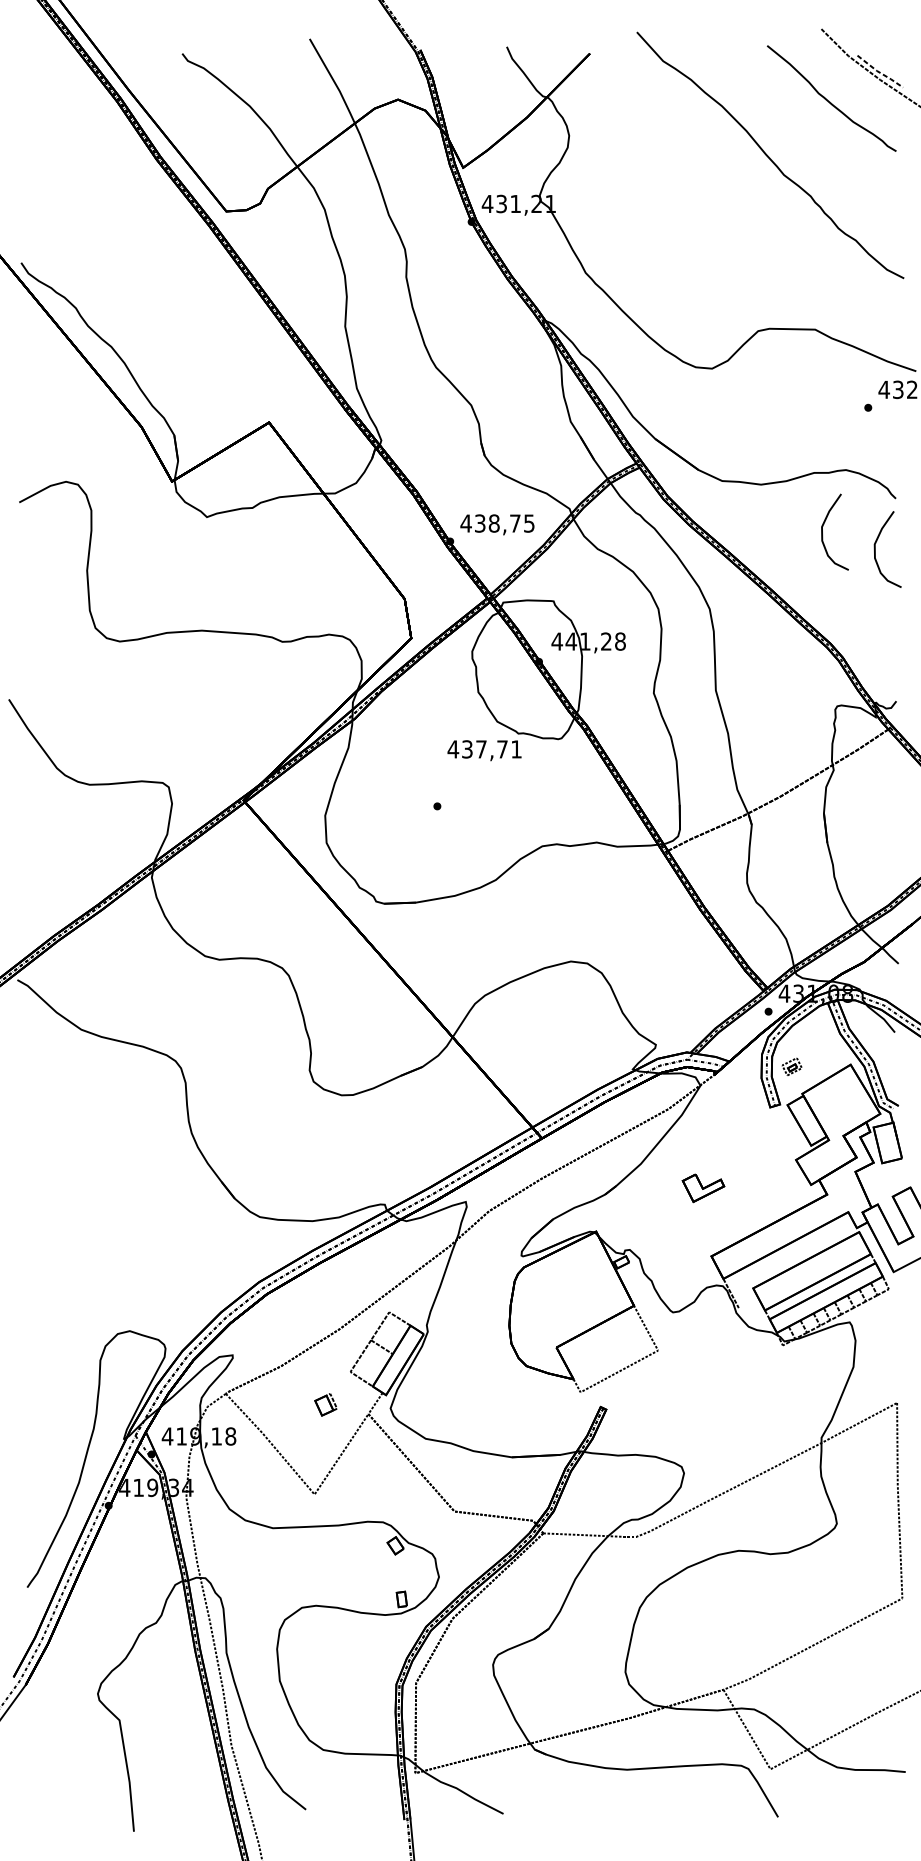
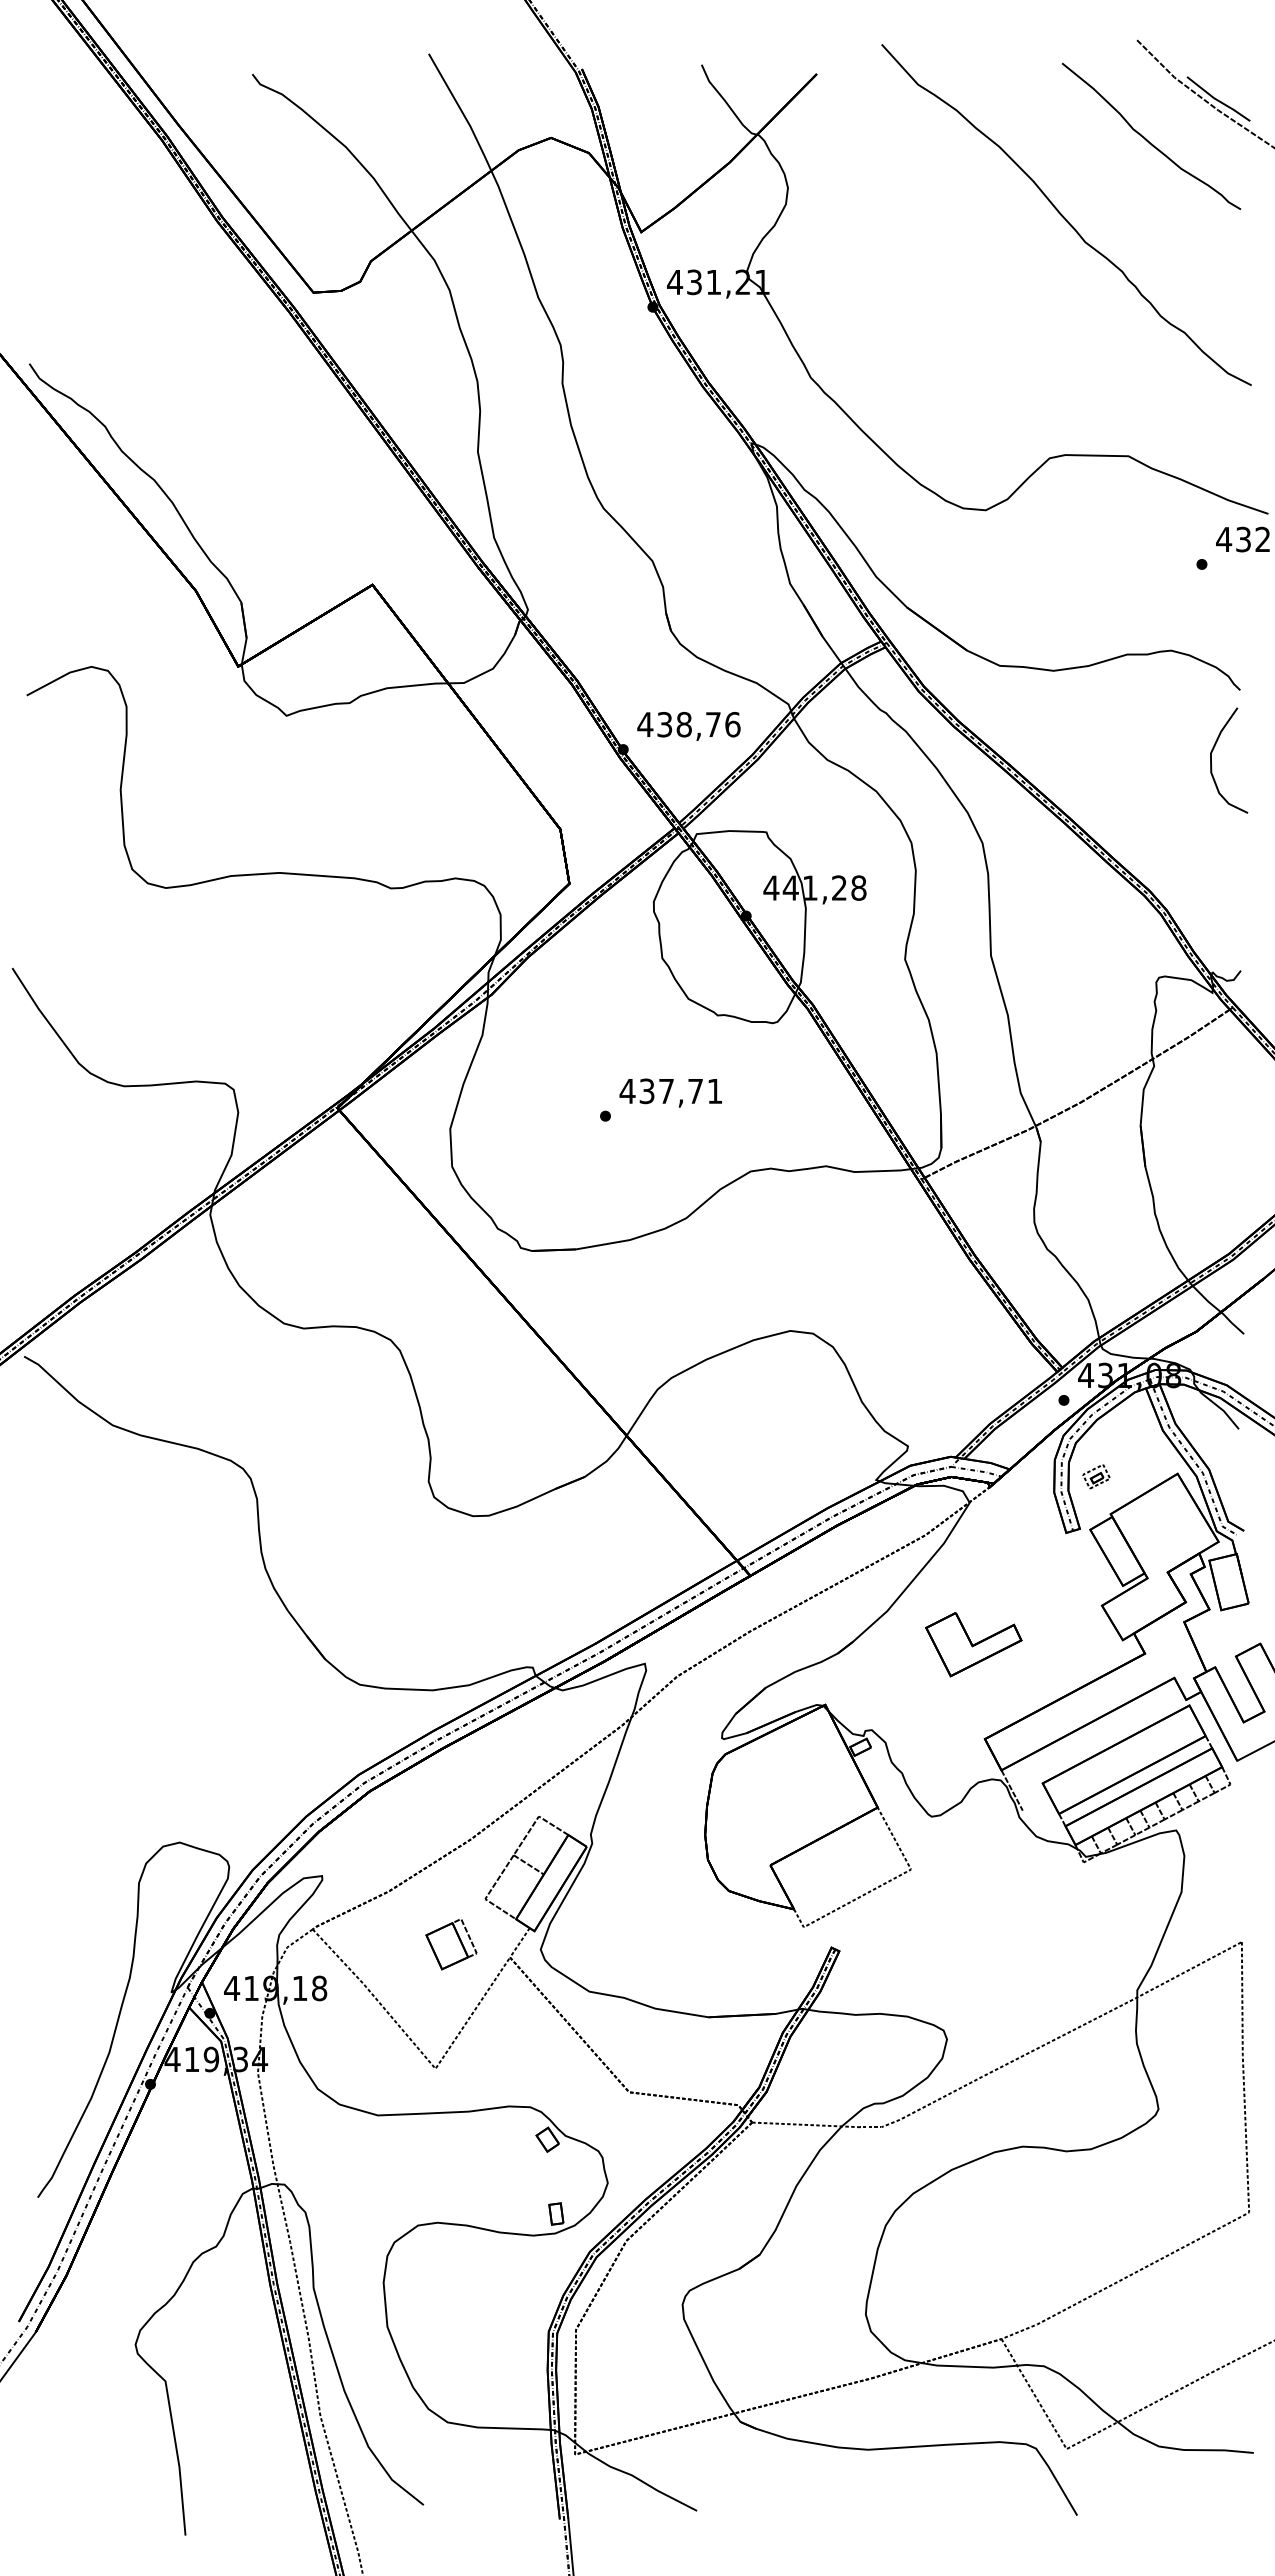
line: (880, 72) -> (1218, 100), dashed -> solid
text: (529, 523) -> (732, 724), 438,75 -> 438,76
curve: (822, 532) -> (1138, 736), removed
text: (484, 750) -> (670, 1092), moved
part: (703, 1188) -> (973, 1644), size x1.67
part: (326, 1404) -> (451, 1944), size x1.67

